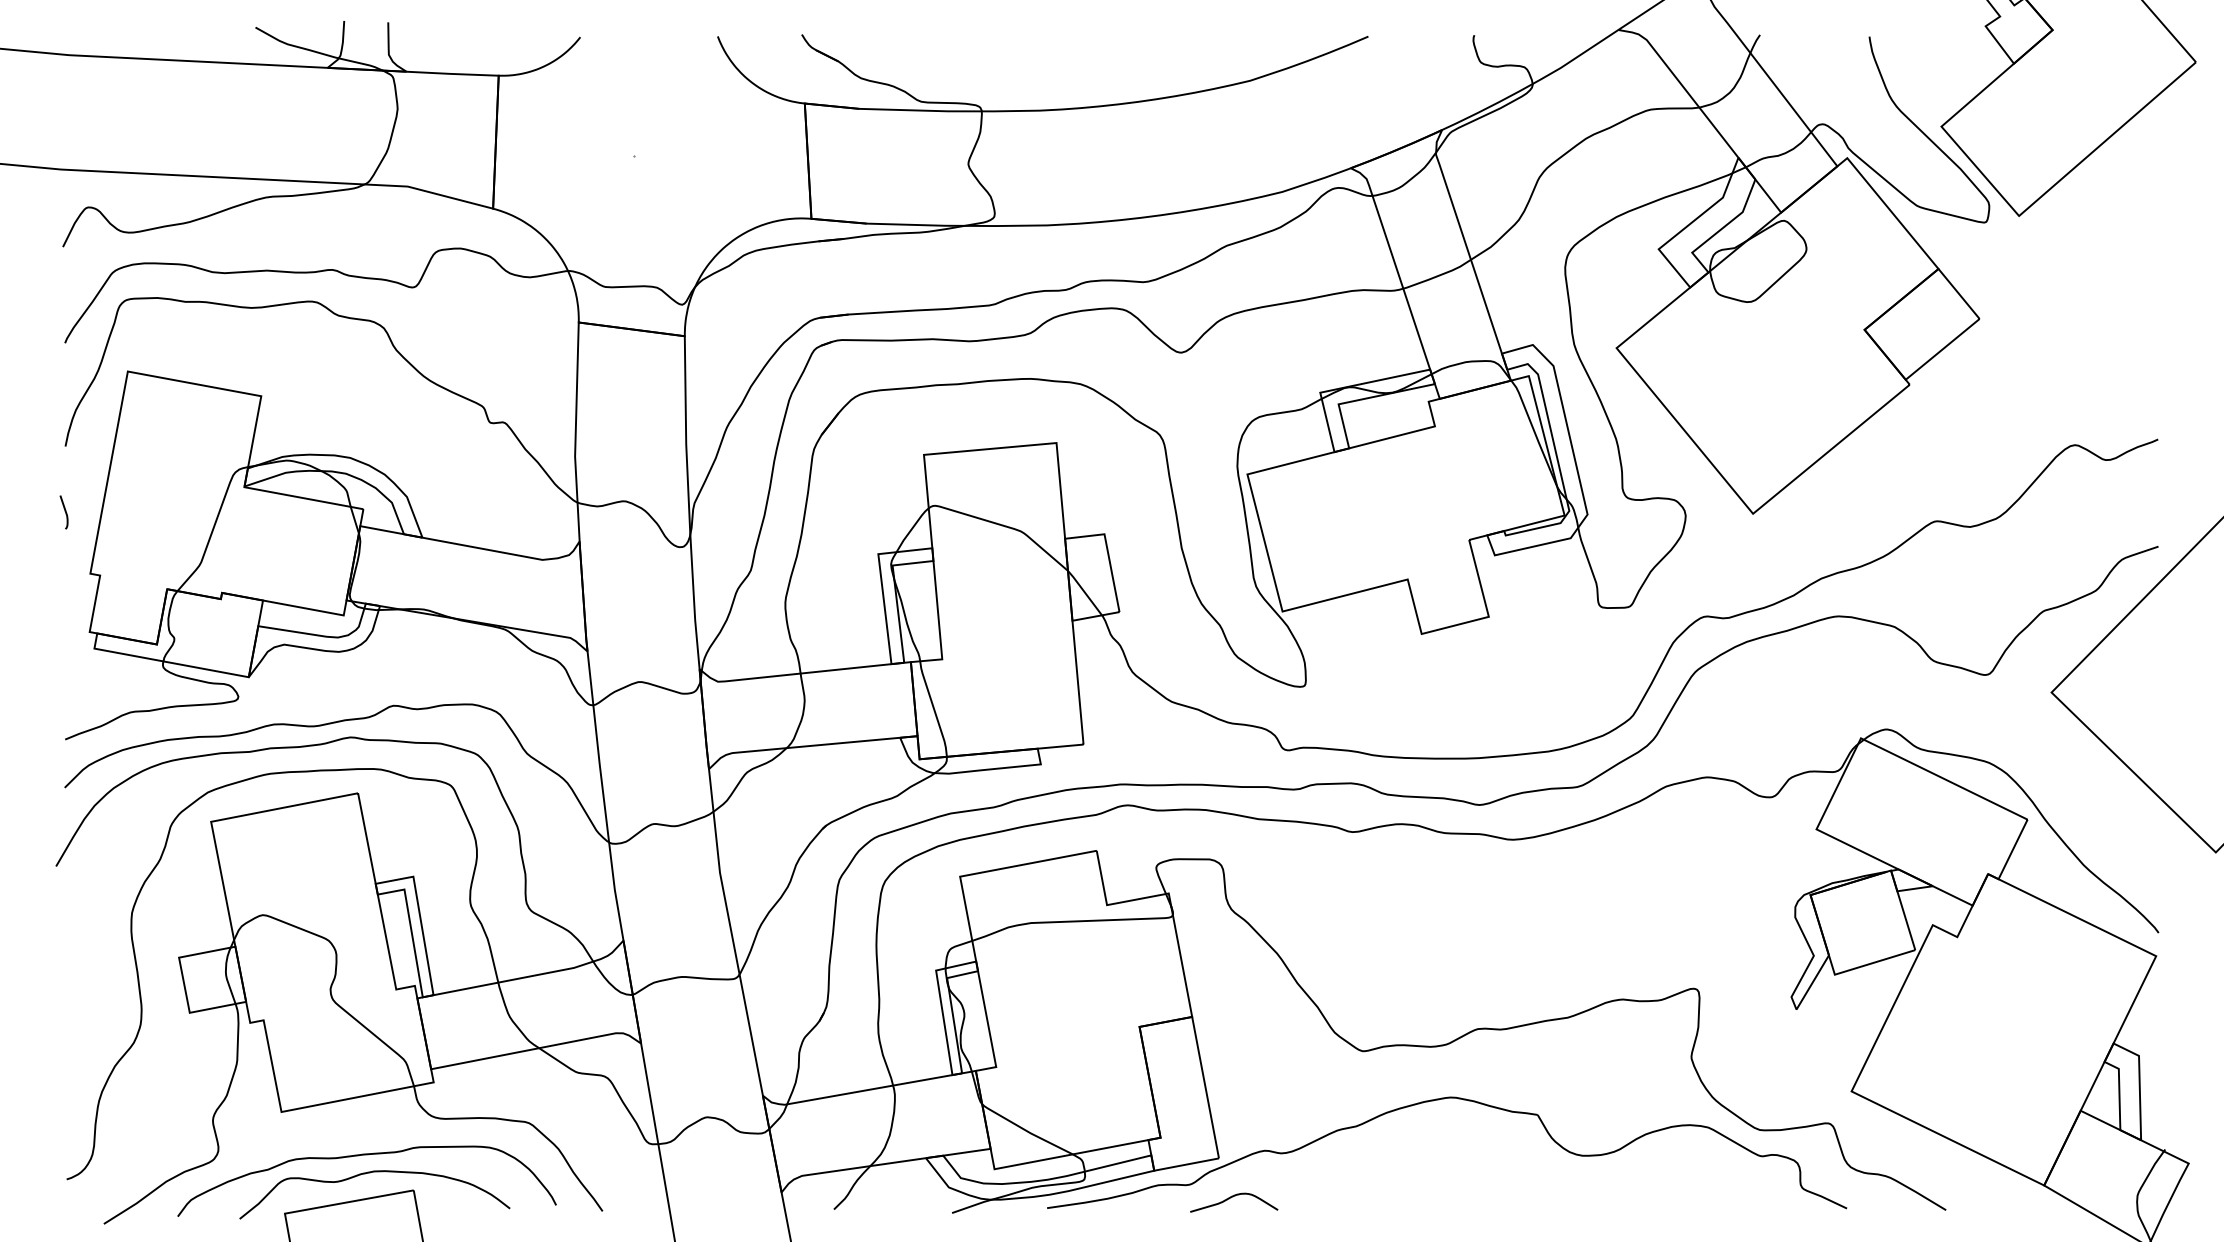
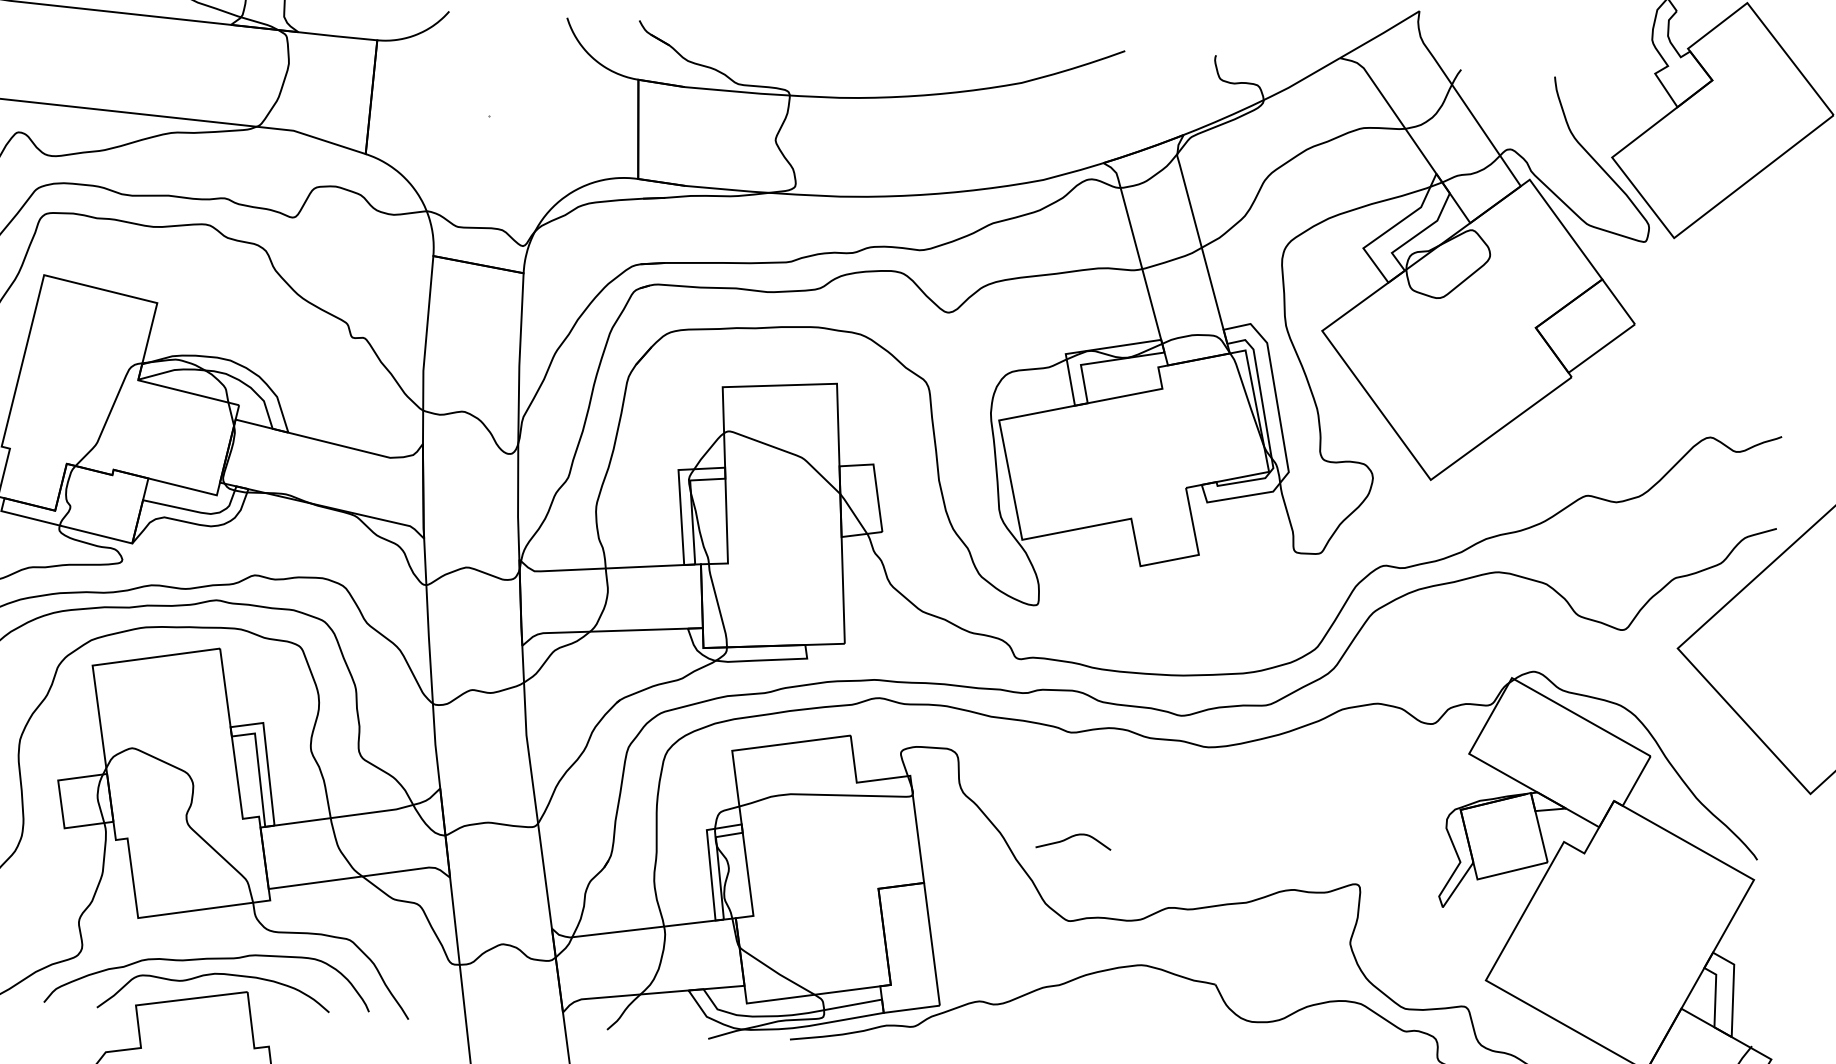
curve: (1233, 1197) -> (1073, 837), moved

